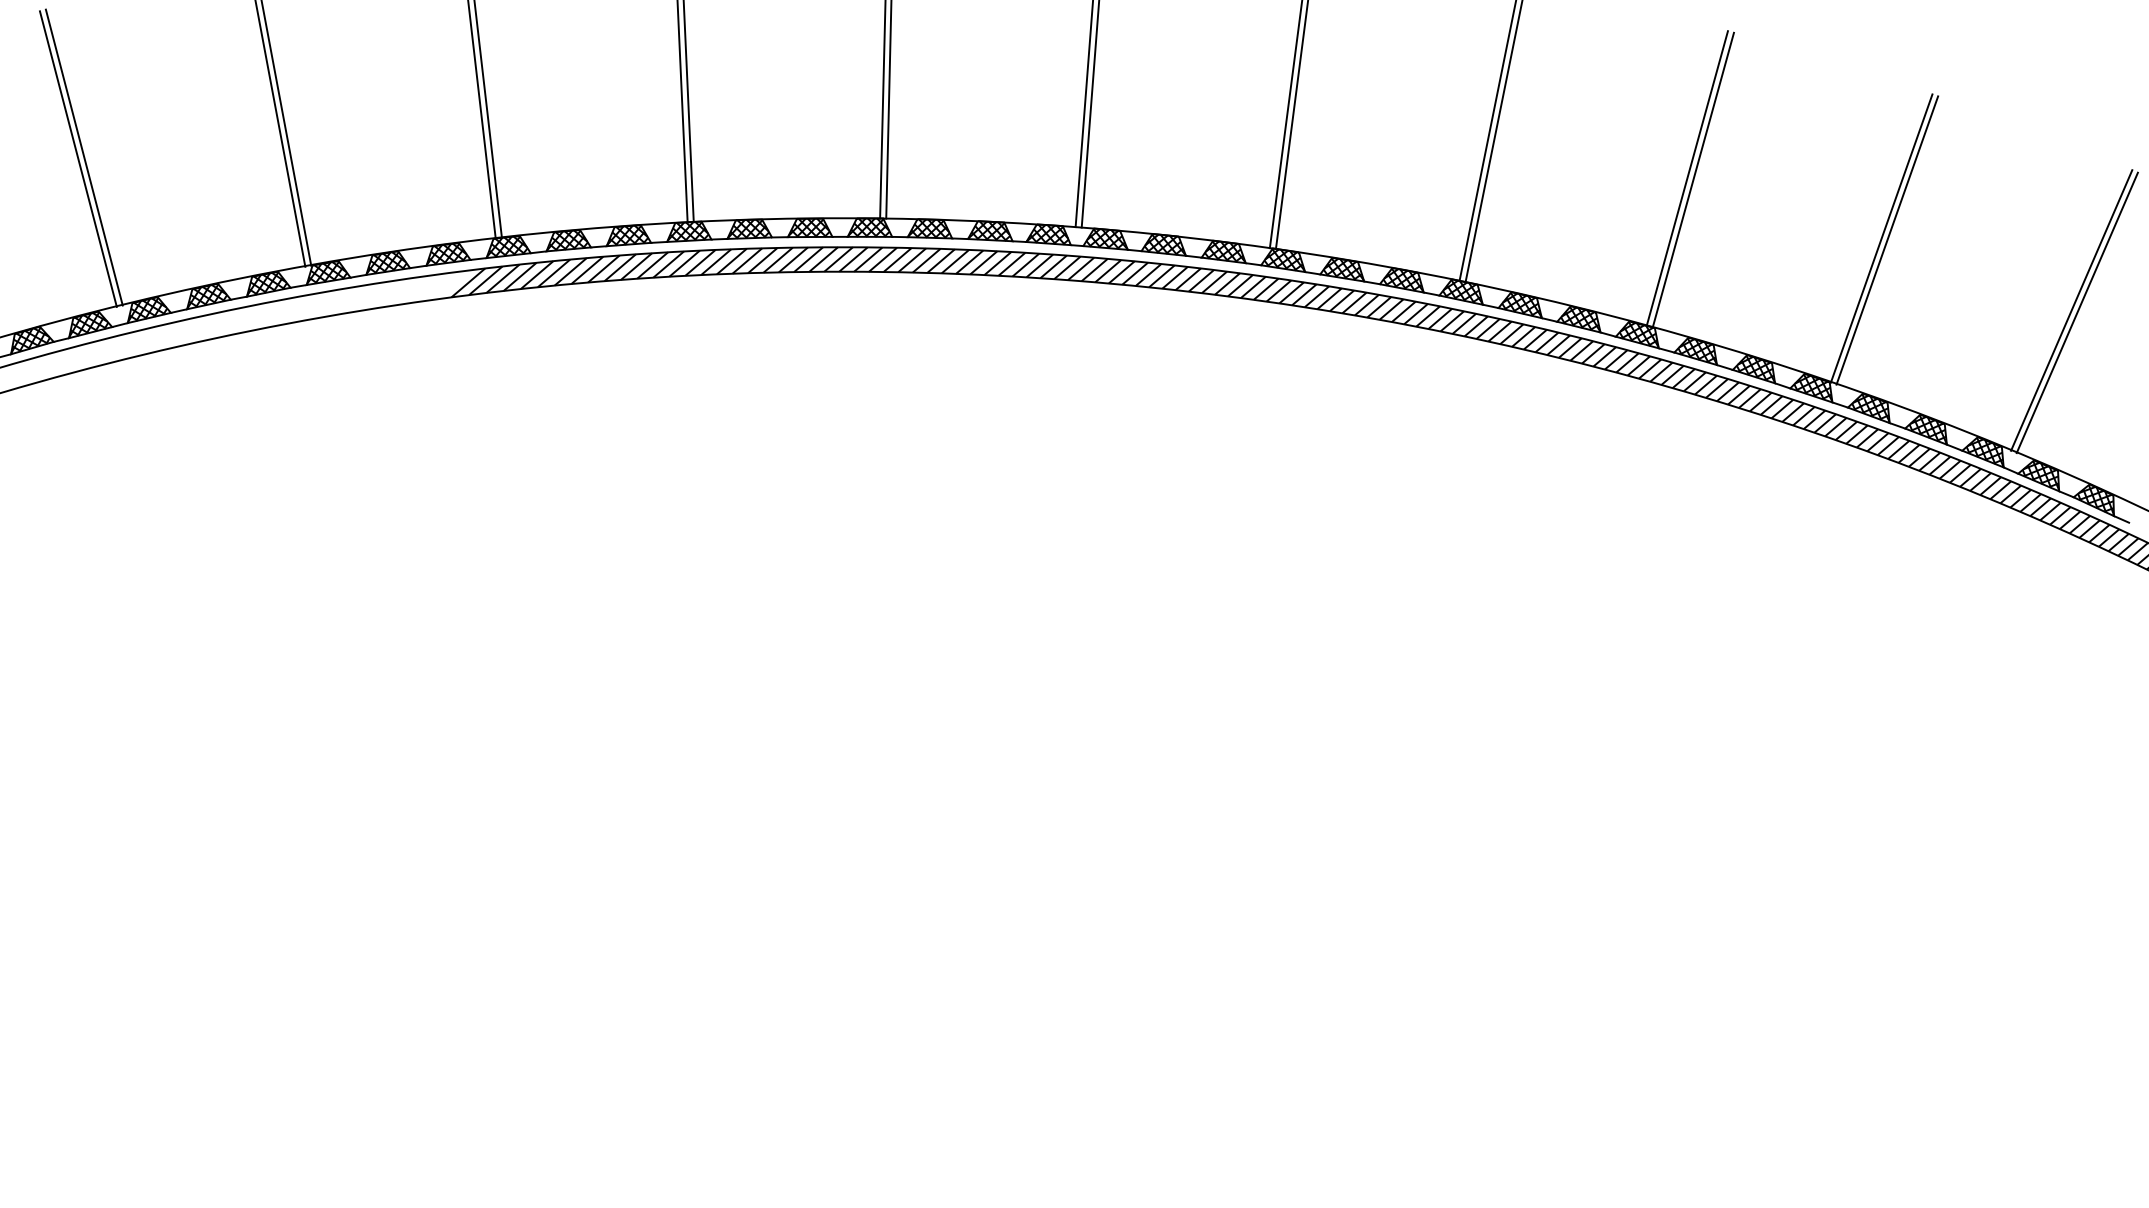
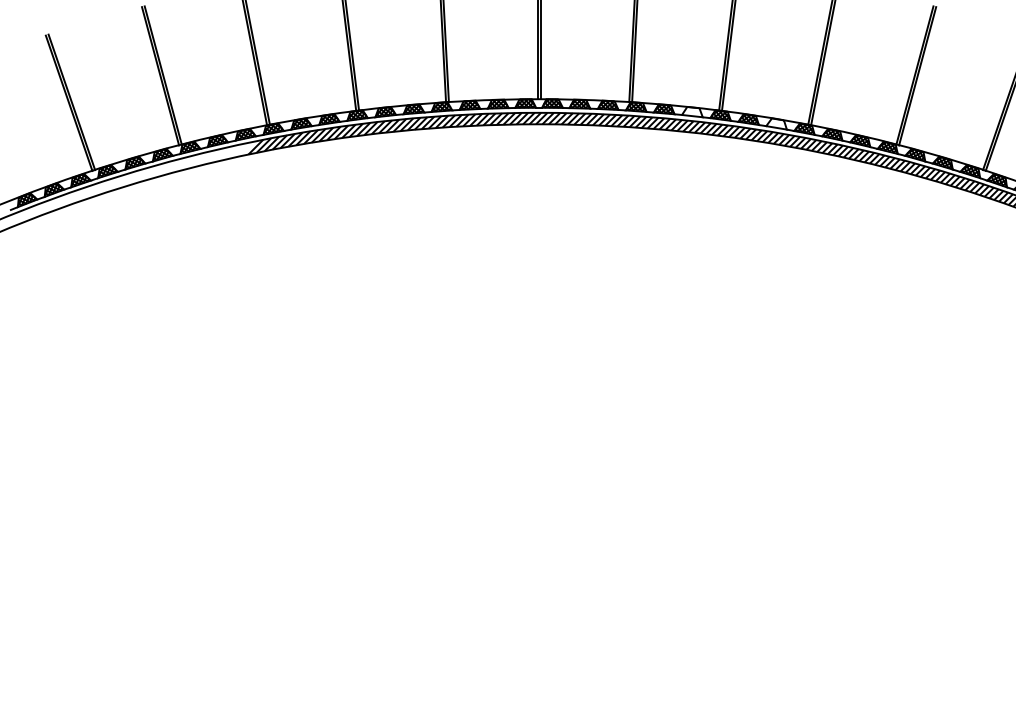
hatch: (1402, 280) -> (692, 112), removed
hatch: (1579, 317) -> (776, 123), removed

